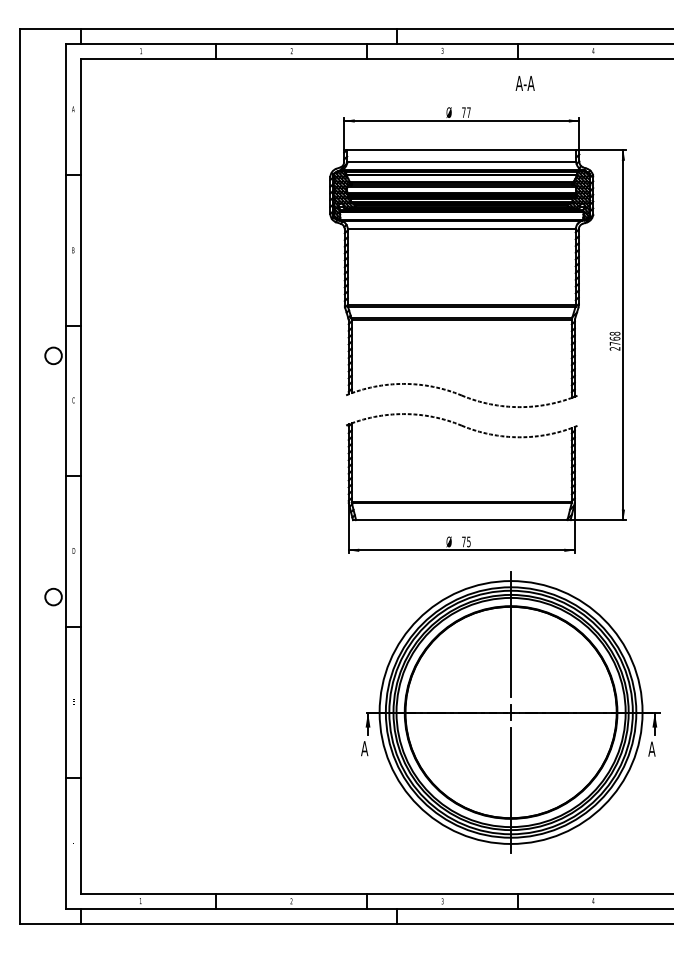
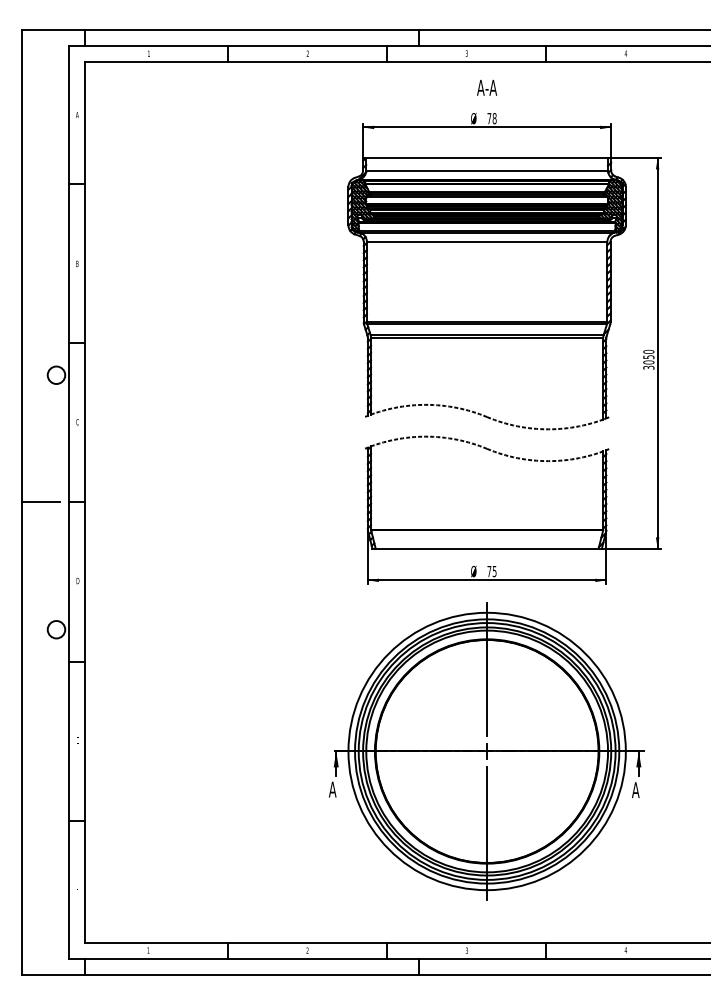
text: (525, 83) -> (487, 87), moved
text: (468, 112) -> (494, 118), 77 -> 78
text: (614, 340) -> (648, 359), 2768 -> 3050
line: (38, 476) -> (40, 502), added
part: (510, 712) -> (486, 751), moved

